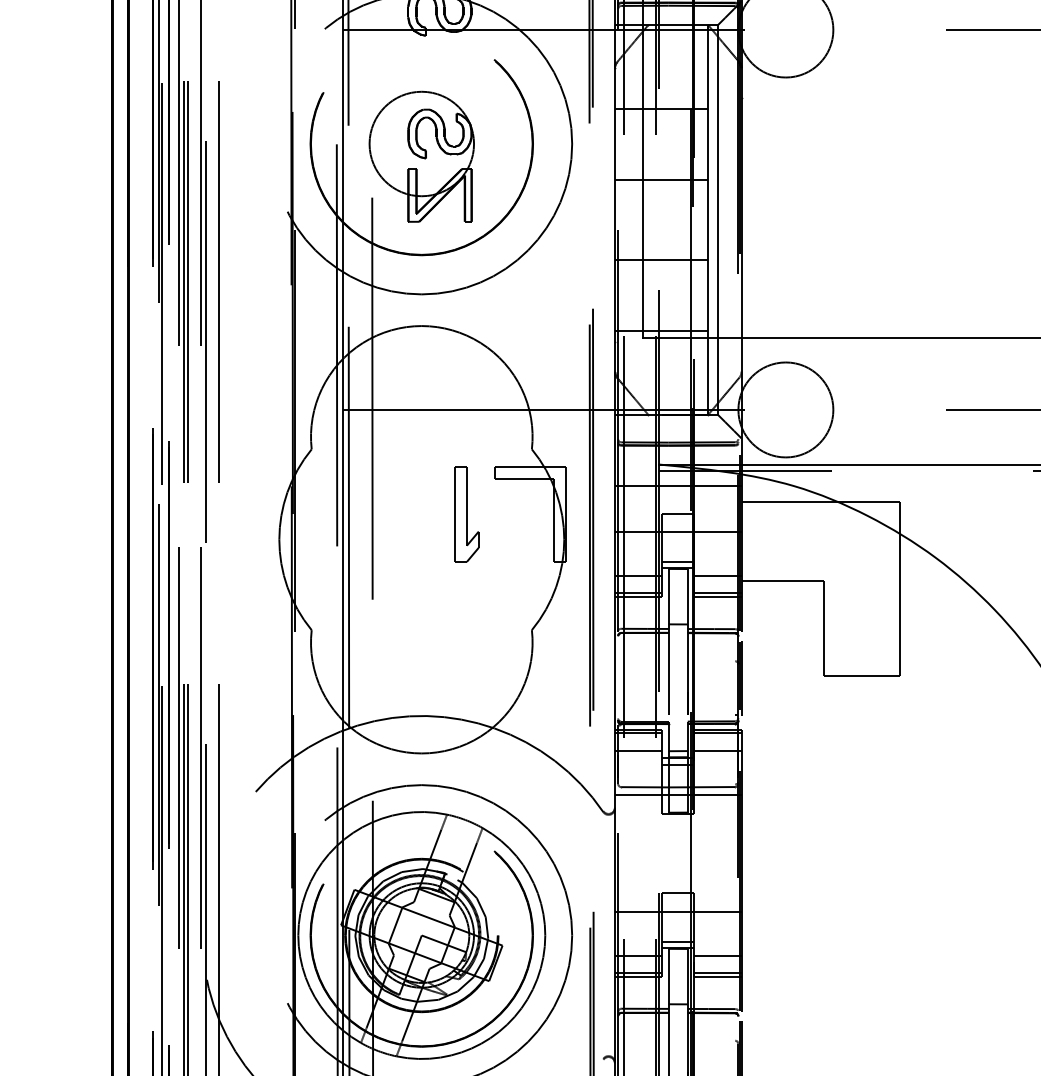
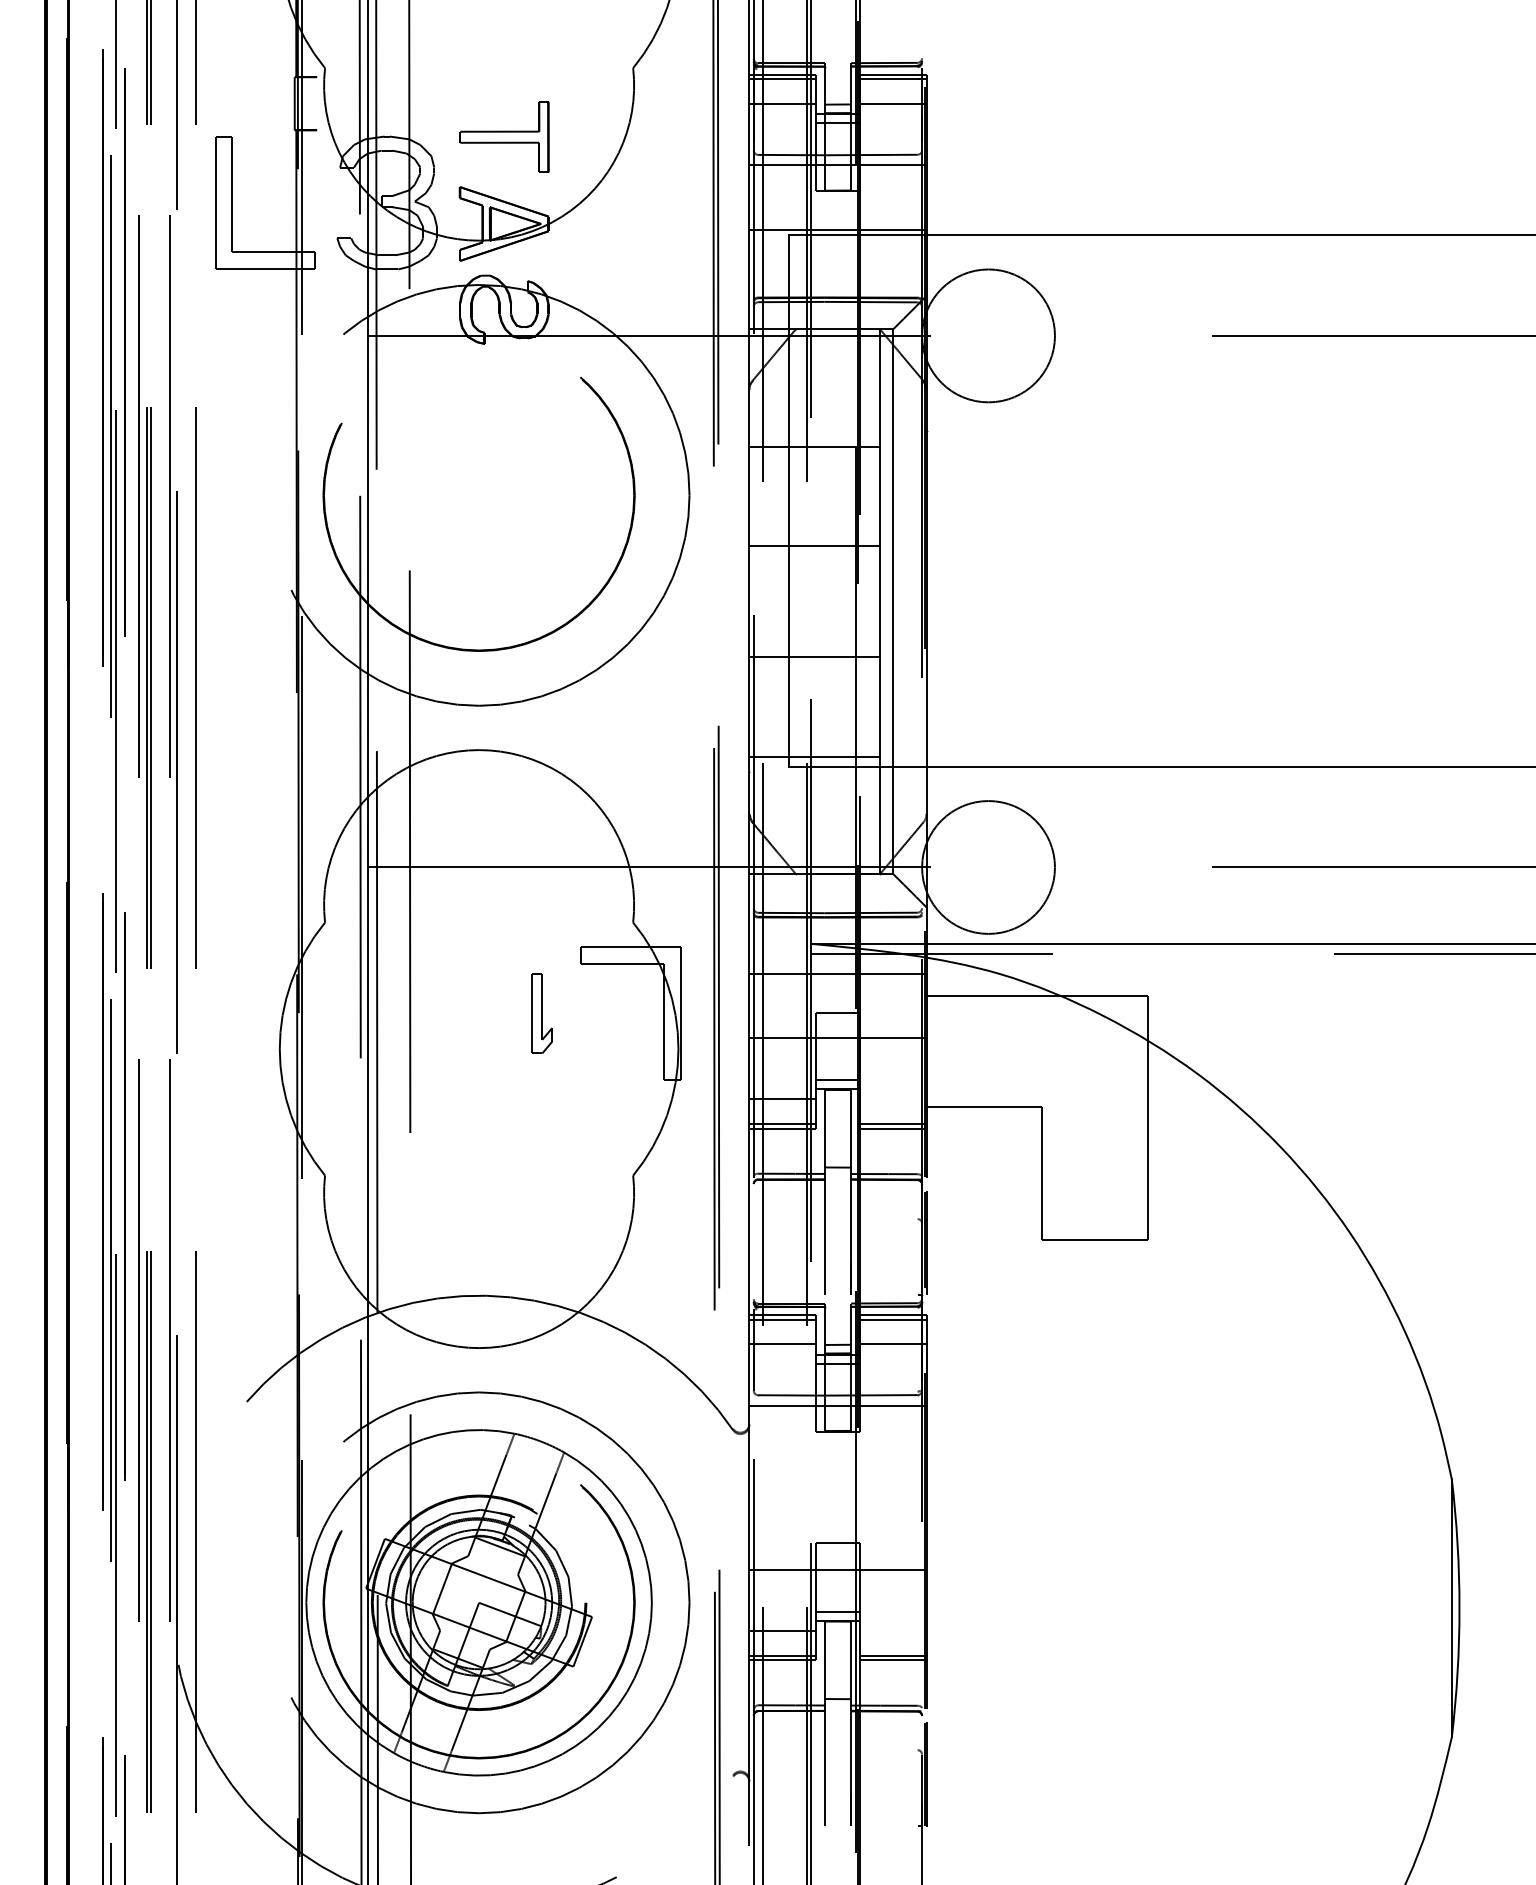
part: (422, 156) -> (479, 513), removed
part: (467, 514) -> (542, 1013), size x0.6
line: (717, 575) -> (893, 1099), removed
line: (717, 955) -> (893, 1630), removed

